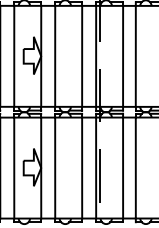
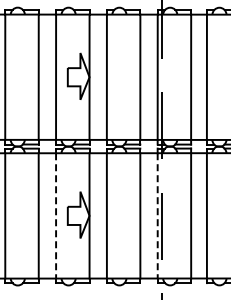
line: (14, 167) -> (56, 215), solid -> dashed
line: (95, 167) -> (157, 215), solid -> dashed

